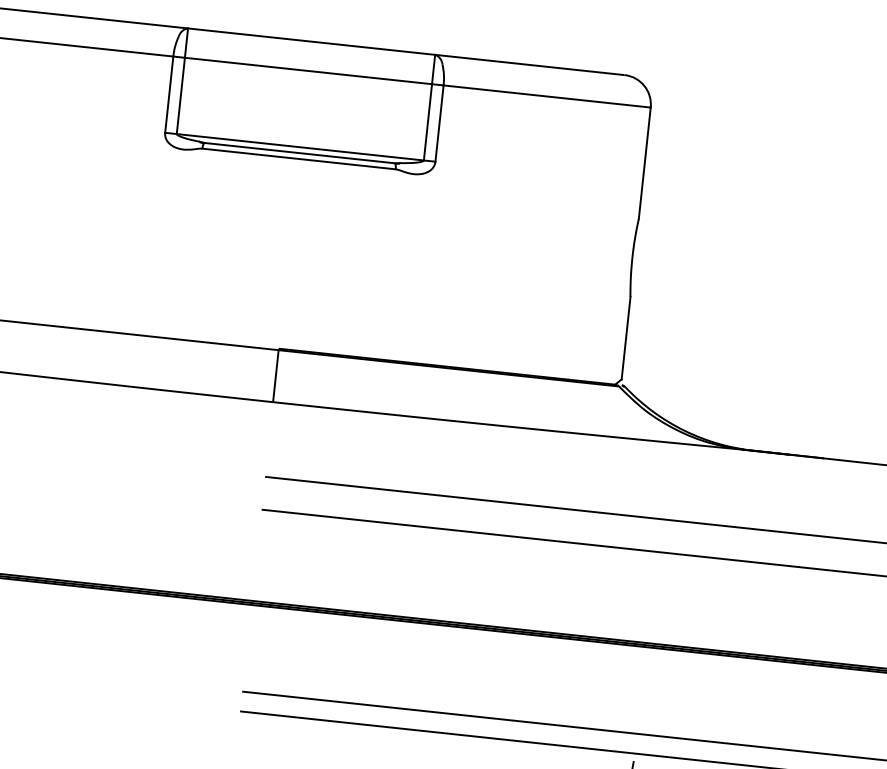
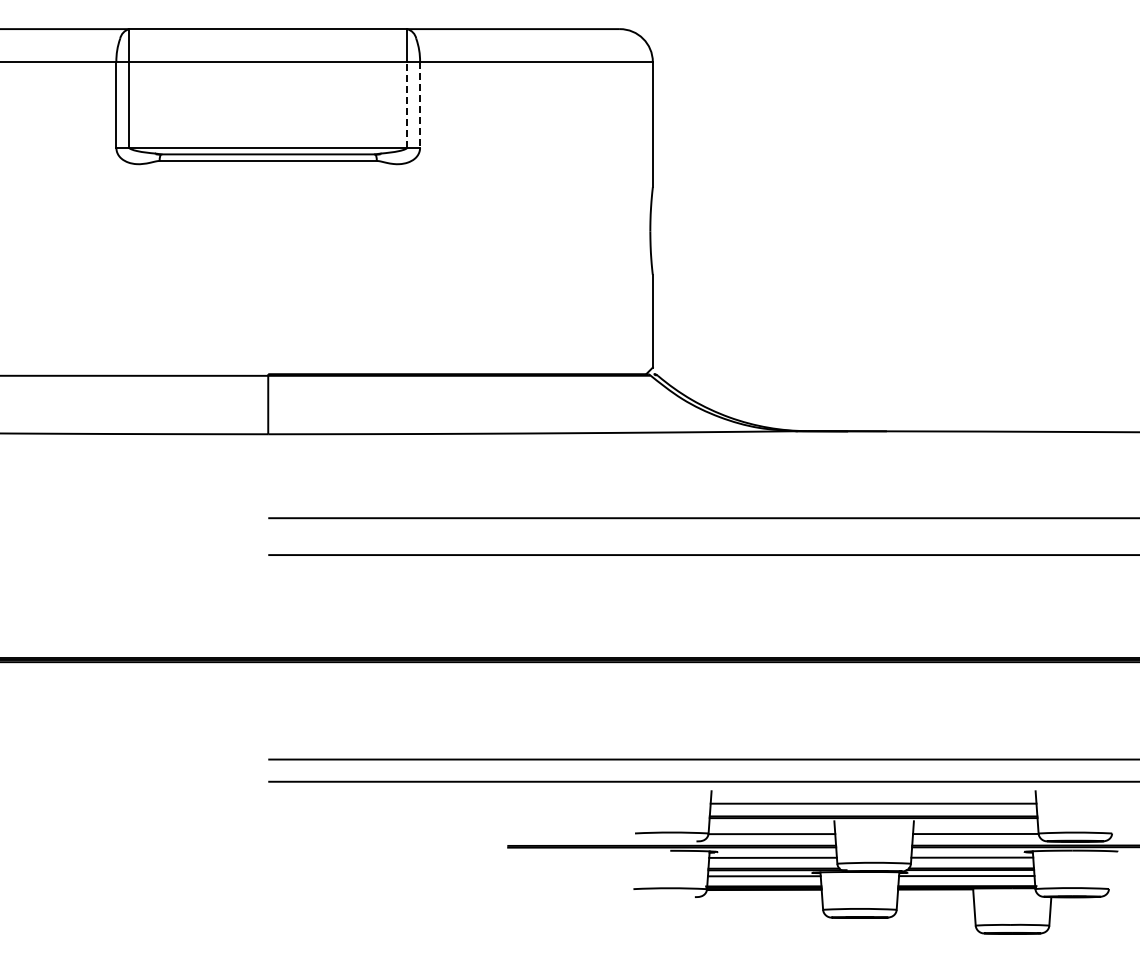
line: (428, 121) -> (407, 104), solid -> dashed
line: (439, 123) -> (420, 104), solid -> dashed

